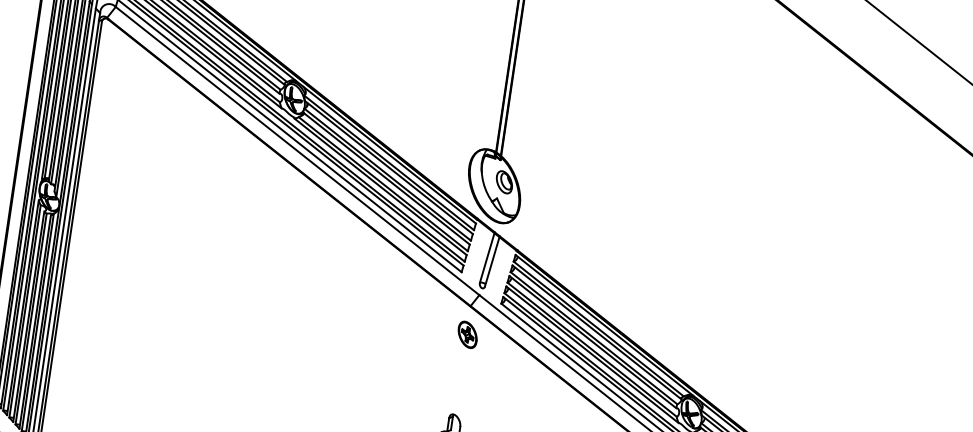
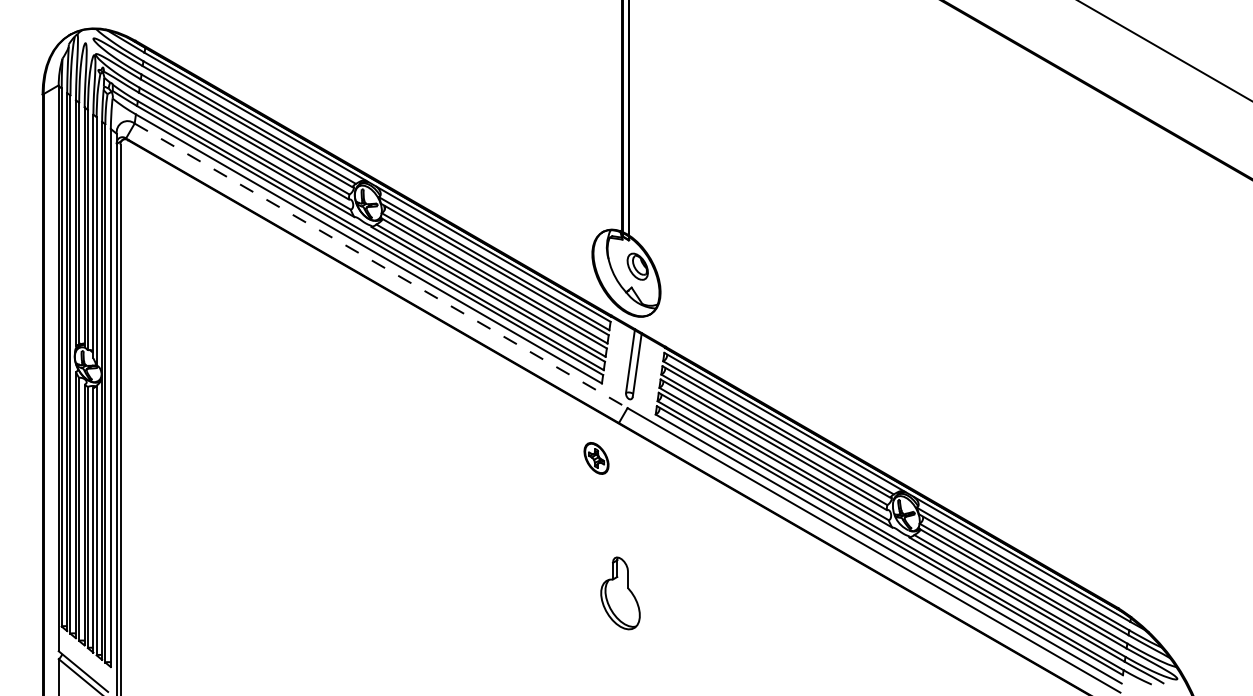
line: (297, 150) -> (381, 265), solid -> dashed
part: (467, 334) -> (596, 458), moved

